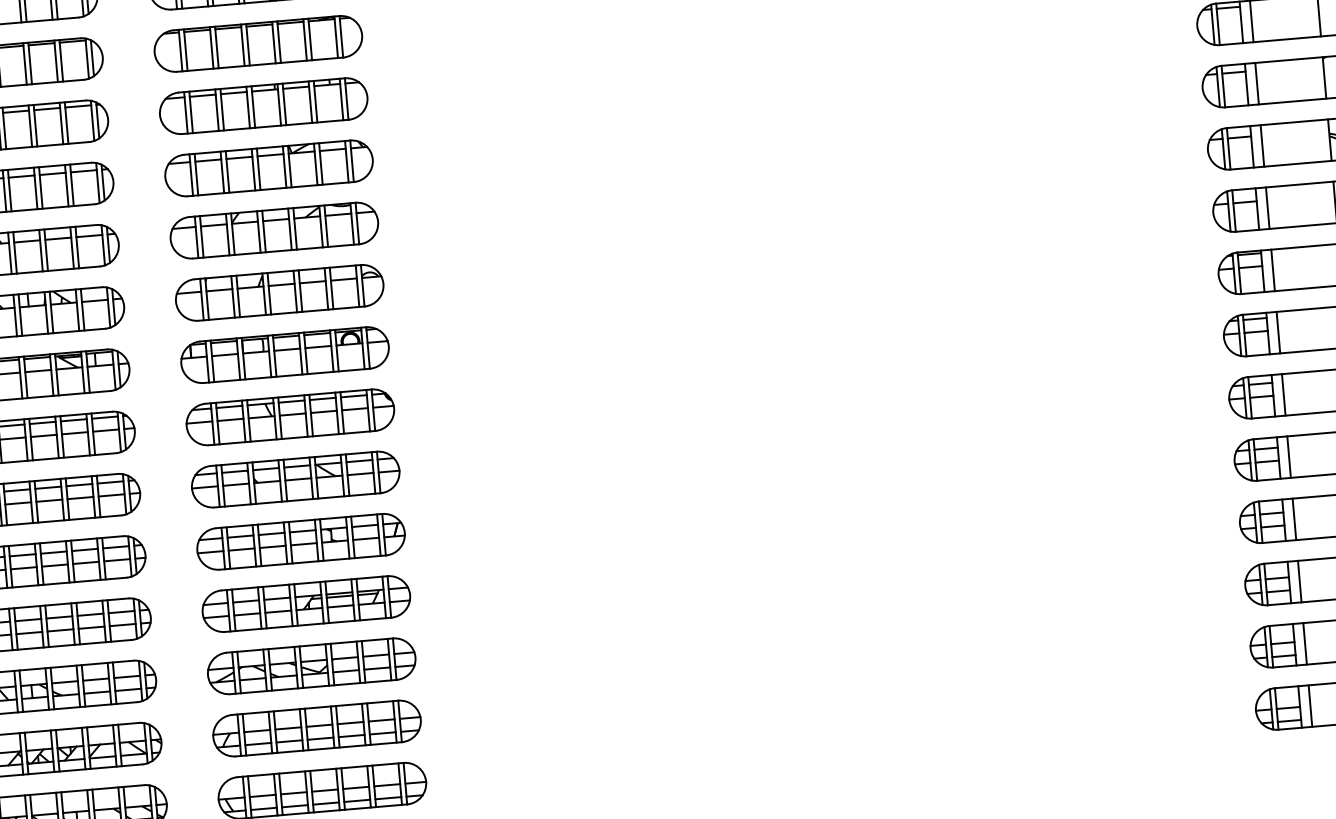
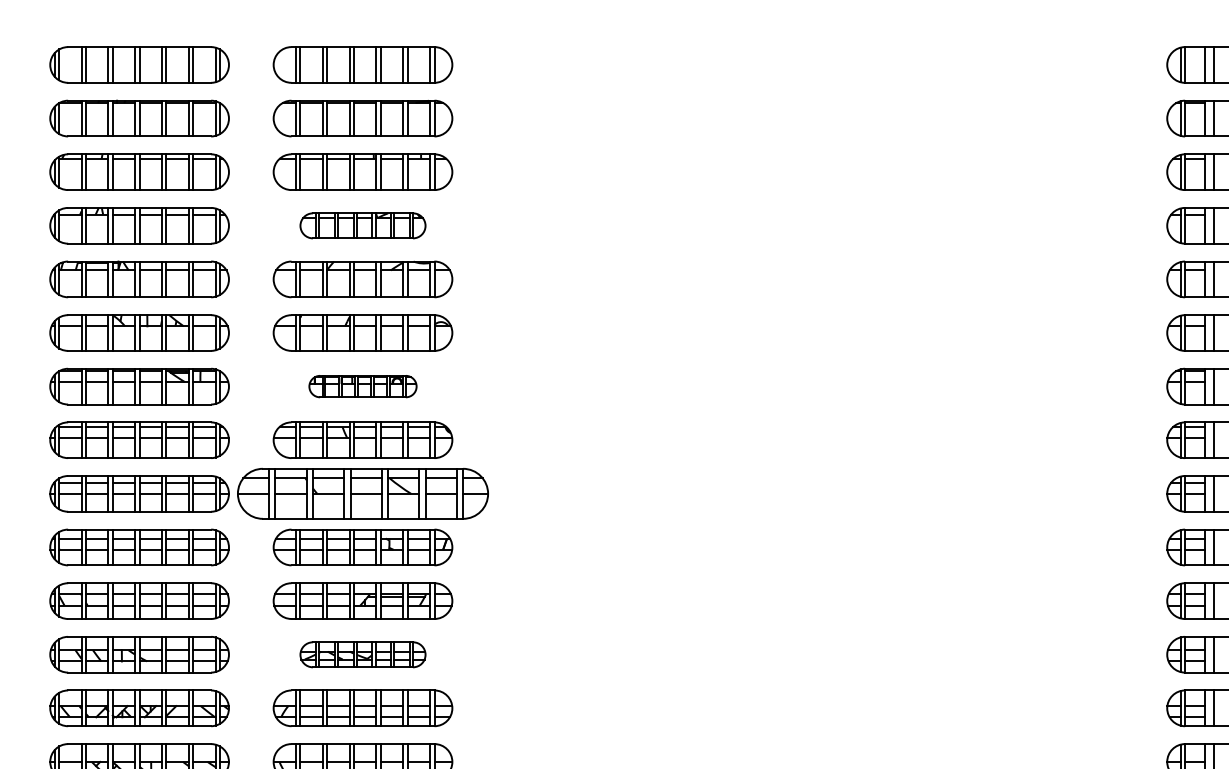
part: (268, 168) -> (362, 225), size x0.7
part: (284, 355) -> (362, 386), size x0.6
part: (295, 479) -> (362, 493), size x1.4
part: (311, 666) -> (362, 654), size x0.7

